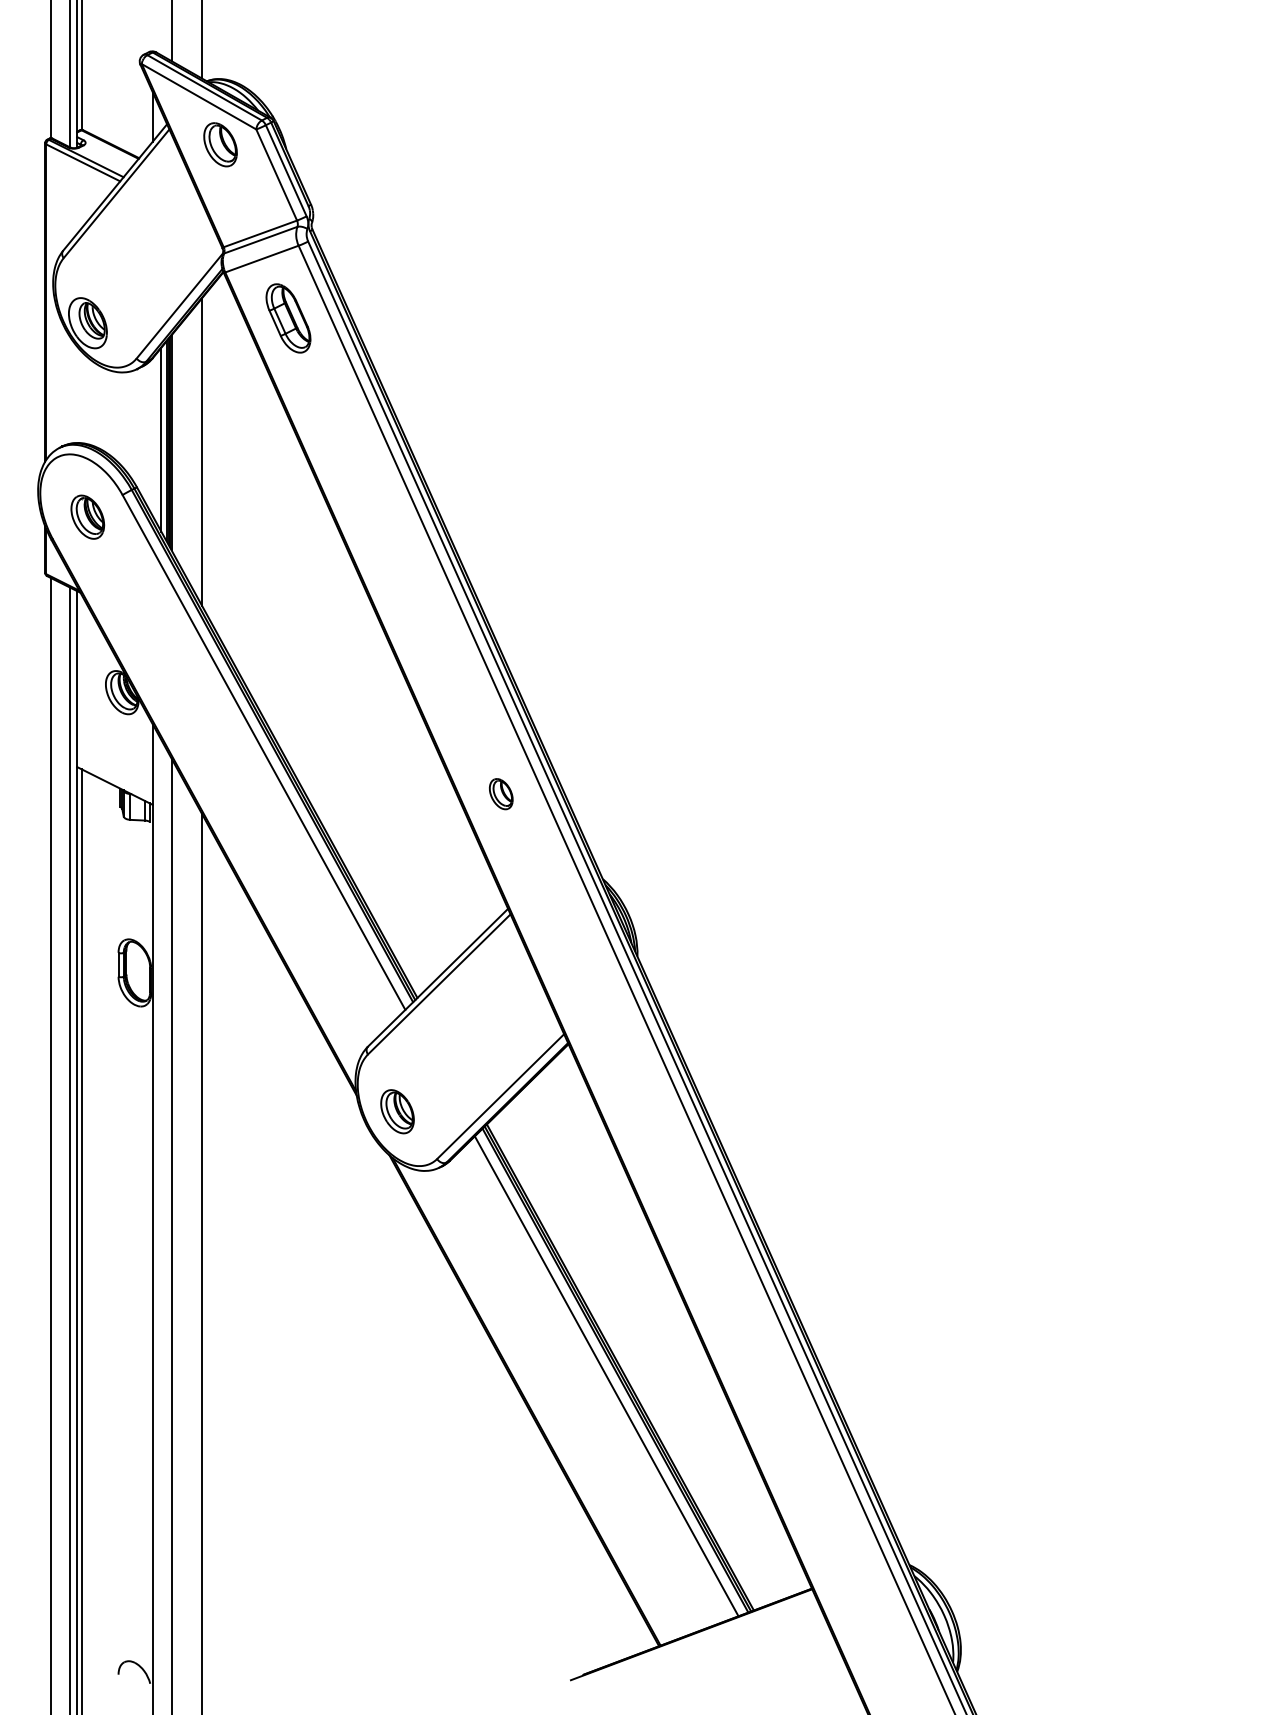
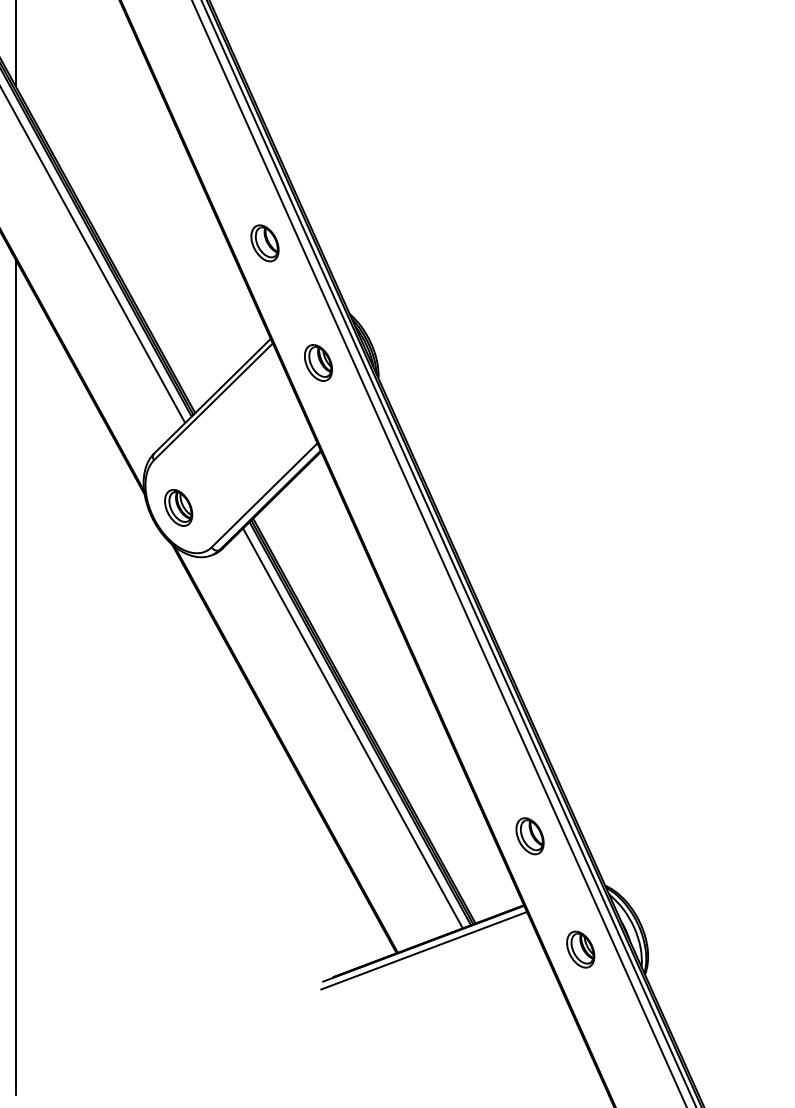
part: (501, 793) -> (265, 242), size x1.43
part: (565, 937) -> (318, 362), added
part: (819, 1505) -> (530, 836), added
part: (879, 1641) -> (580, 949), added
line: (691, 1642) -> (423, 950), added

